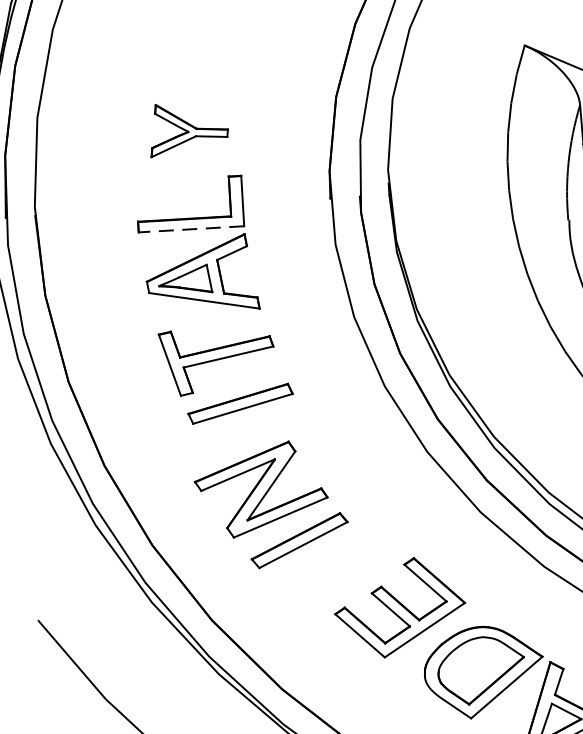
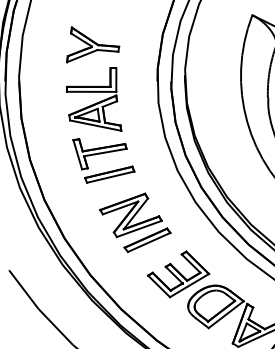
part: (189, 128) -> (93, 44), size x1.43
line: (191, 228) -> (91, 91), dashed -> solid
part: (271, 504) -> (135, 222), moved

